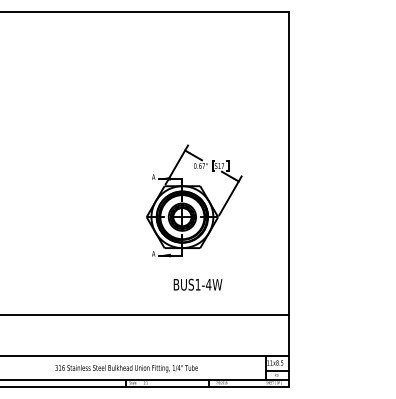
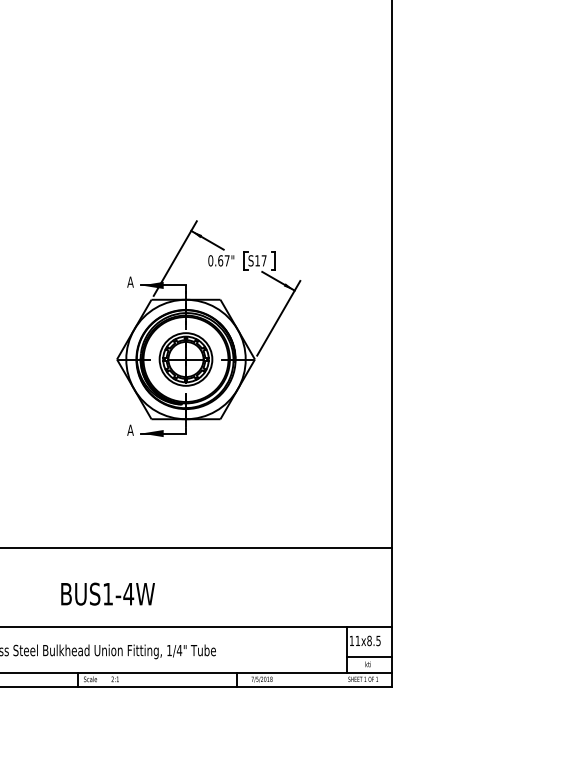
text: (197, 284) -> (107, 593), moved

